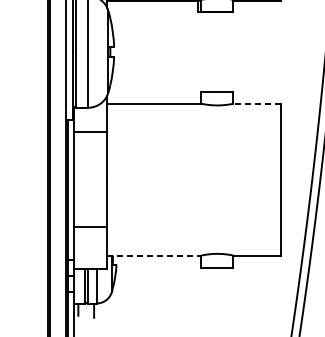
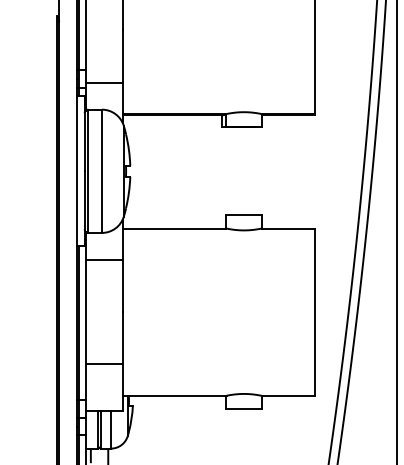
line: (256, 103) -> (287, 228), dashed -> solid
line: (154, 255) -> (174, 395), dashed -> solid

